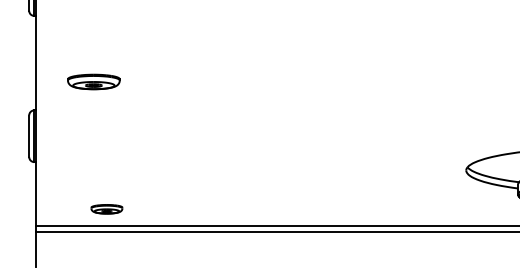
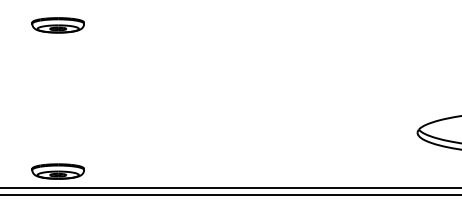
part: (93, 81) -> (57, 24), moved
part: (106, 209) -> (57, 171), size x1.67

